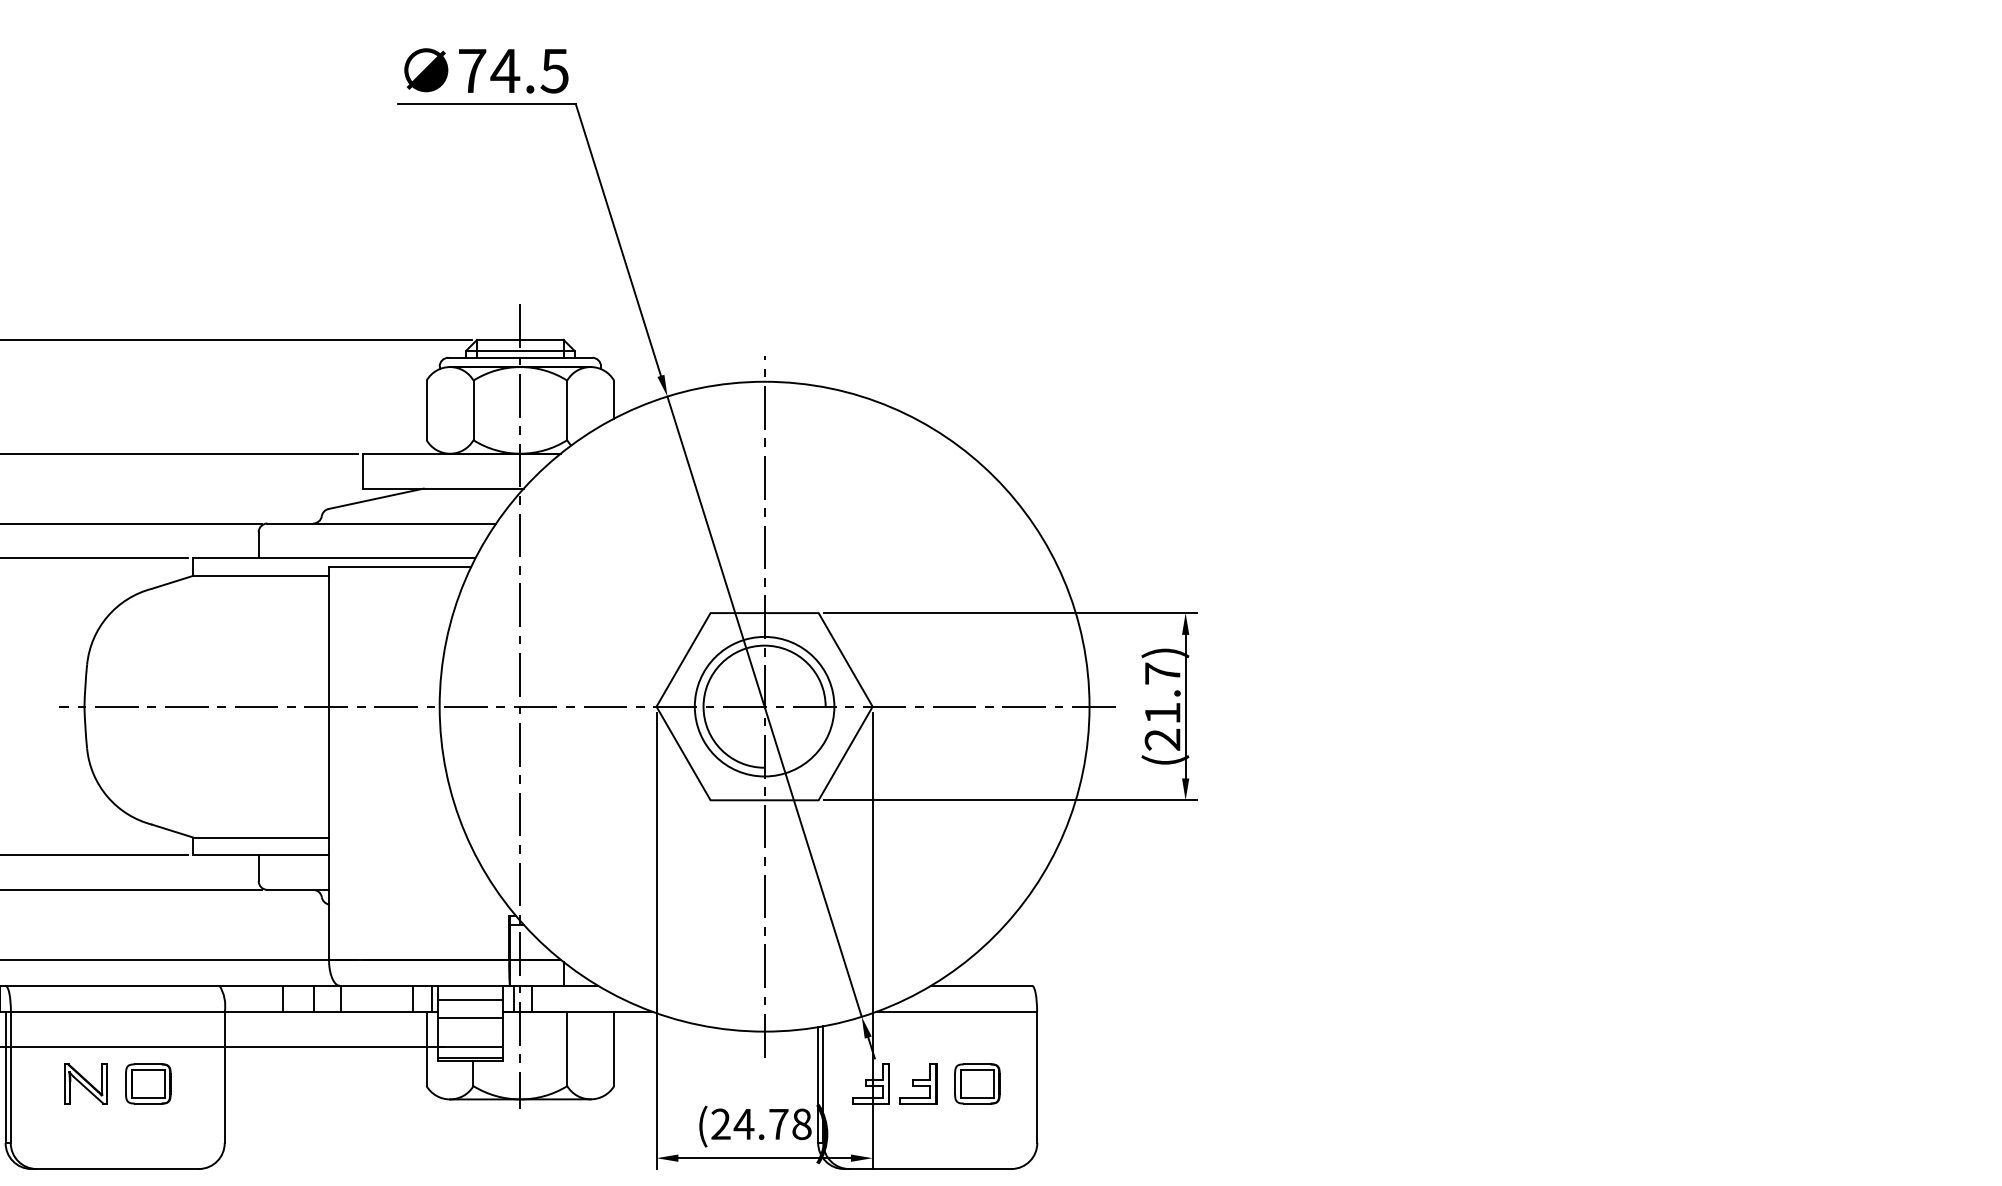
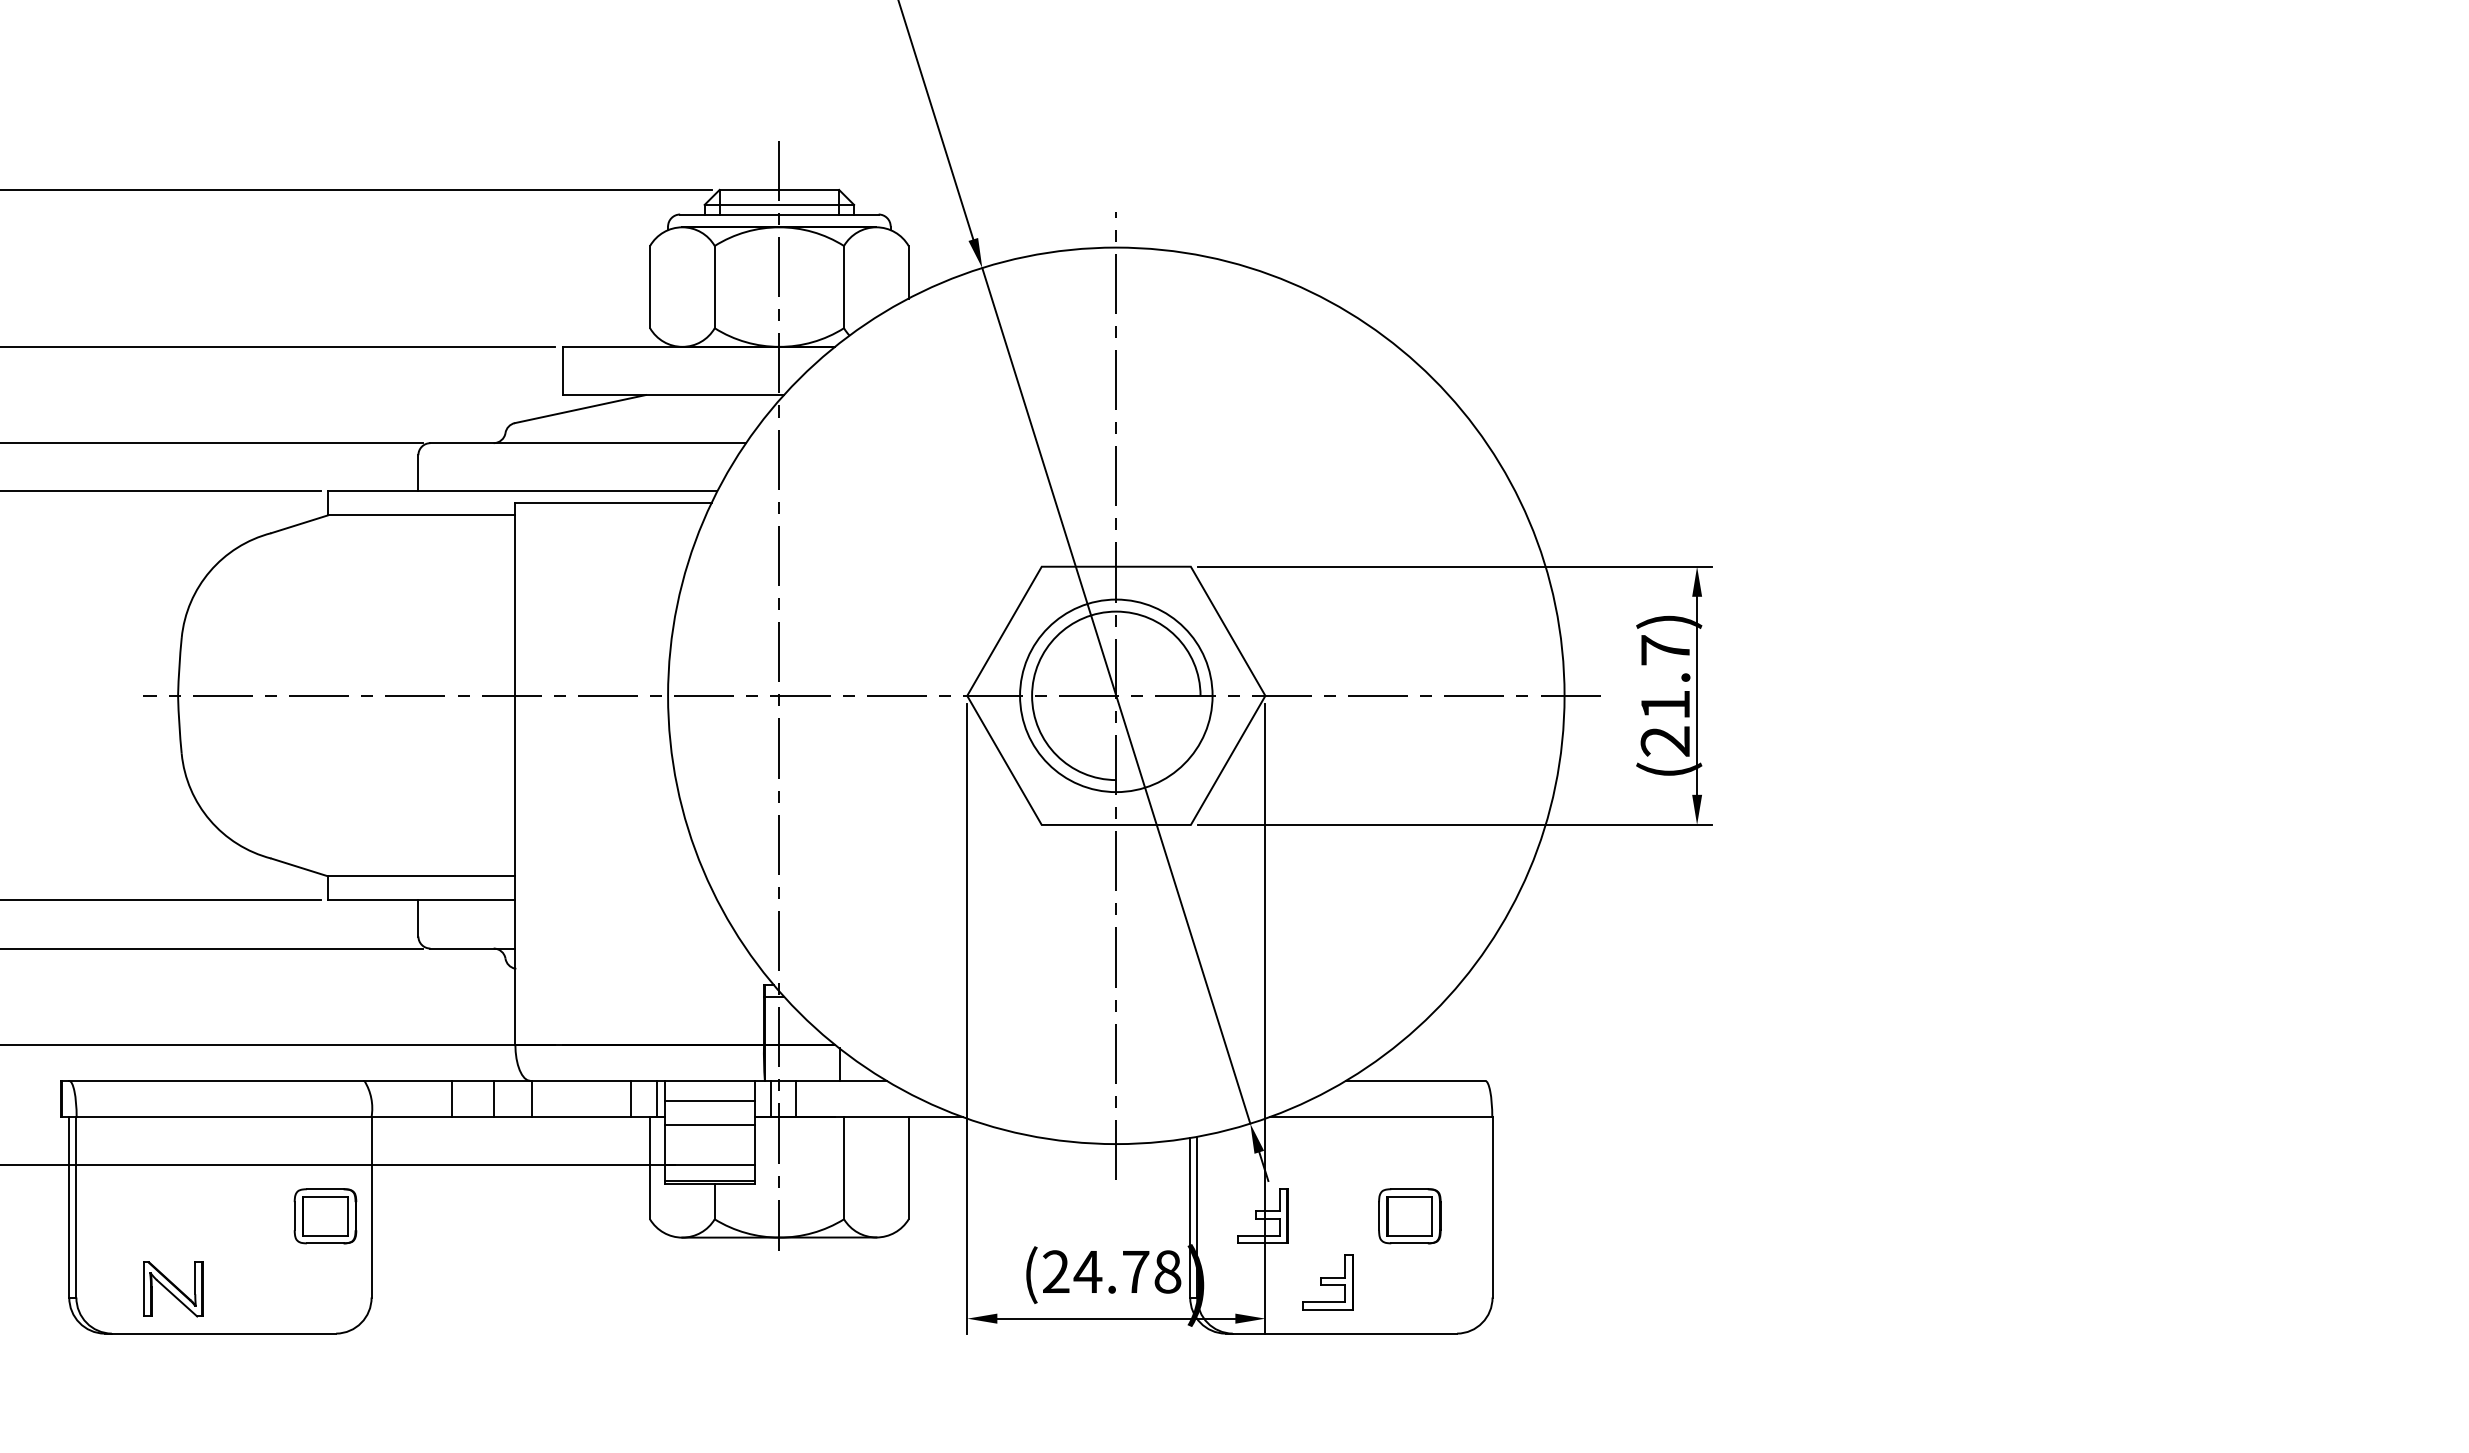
part: (85, 1083) -> (172, 1288), moved
part: (148, 1083) -> (325, 1215), moved
part: (918, 1083) -> (1328, 1281), moved

